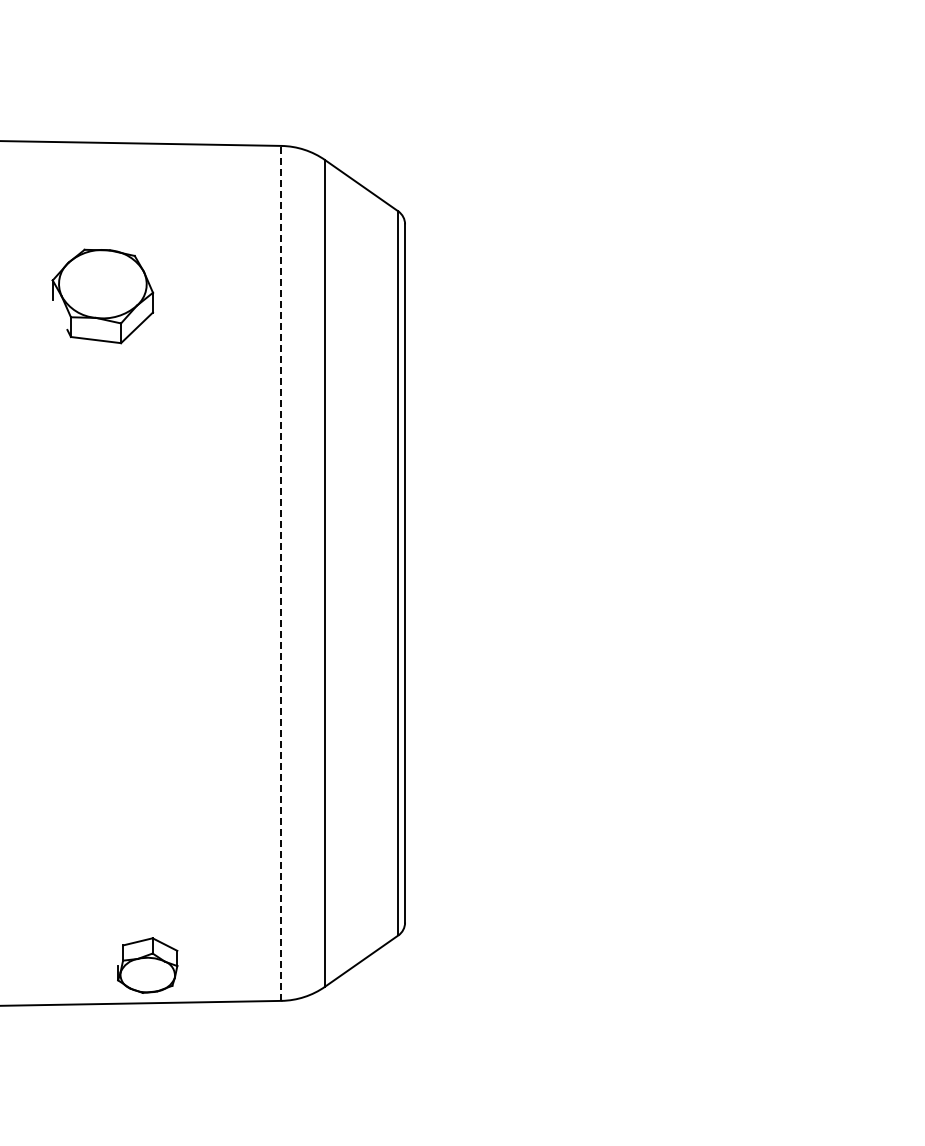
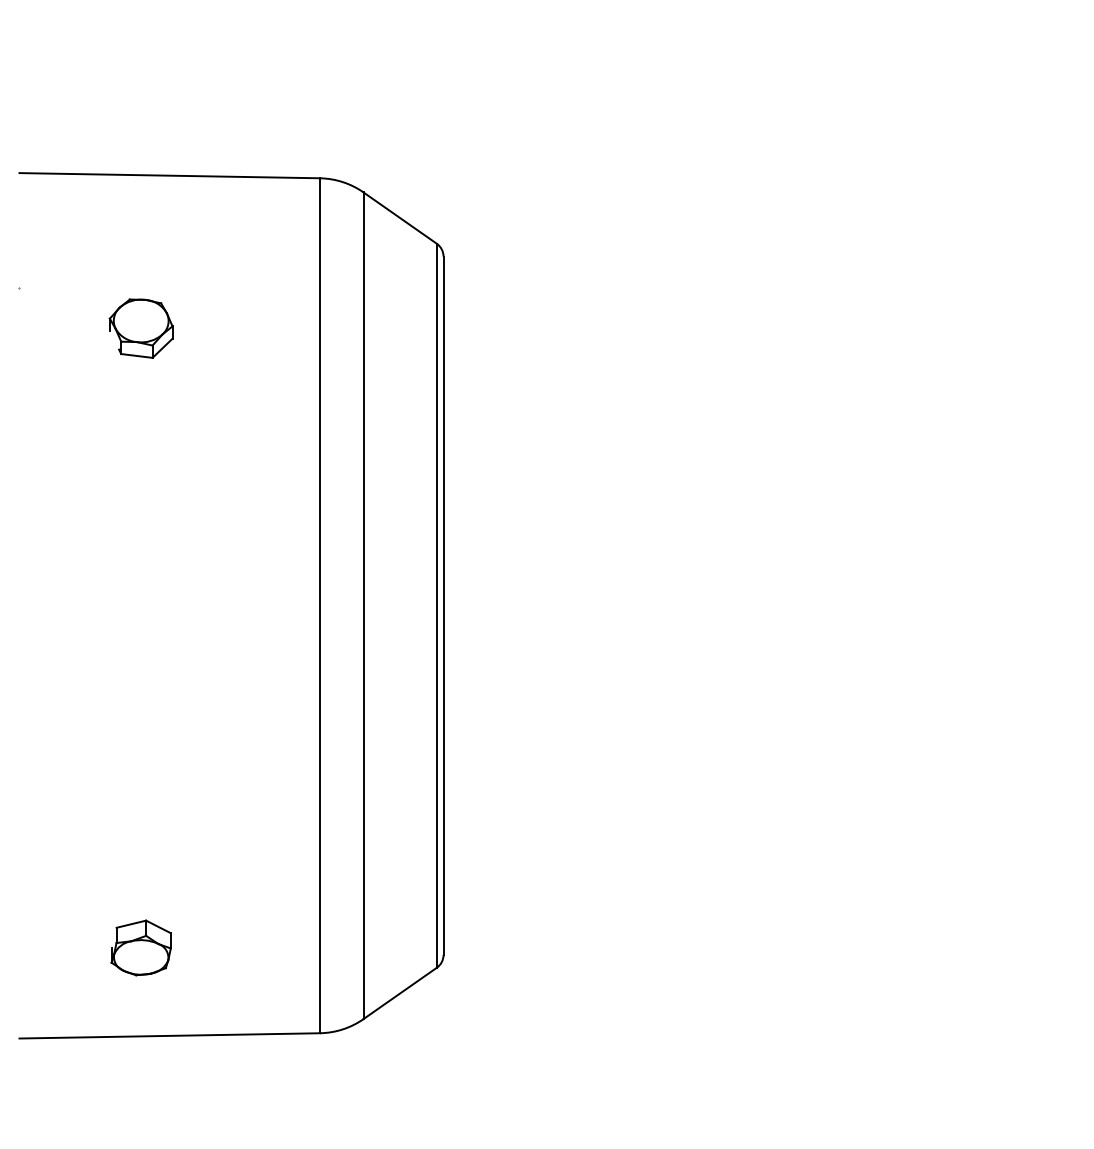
part: (102, 296) -> (140, 328), size x0.62
line: (281, 573) -> (319, 605), dashed -> solid
part: (147, 965) -> (140, 947), moved

